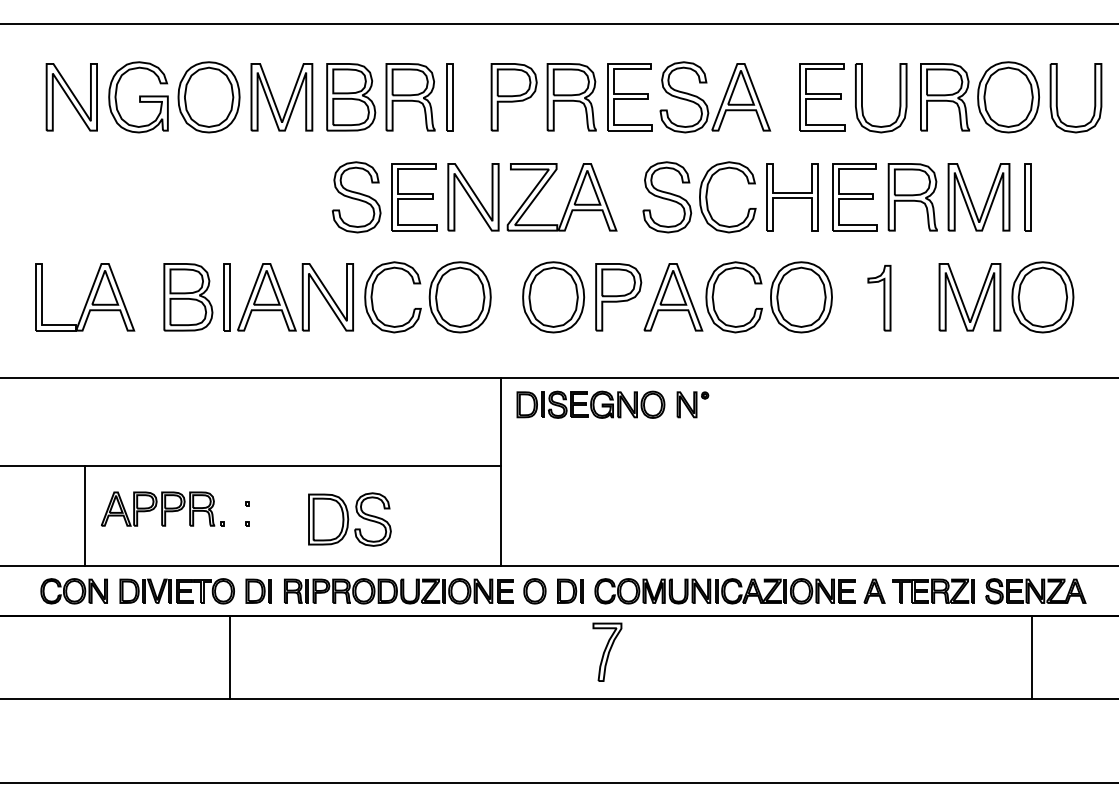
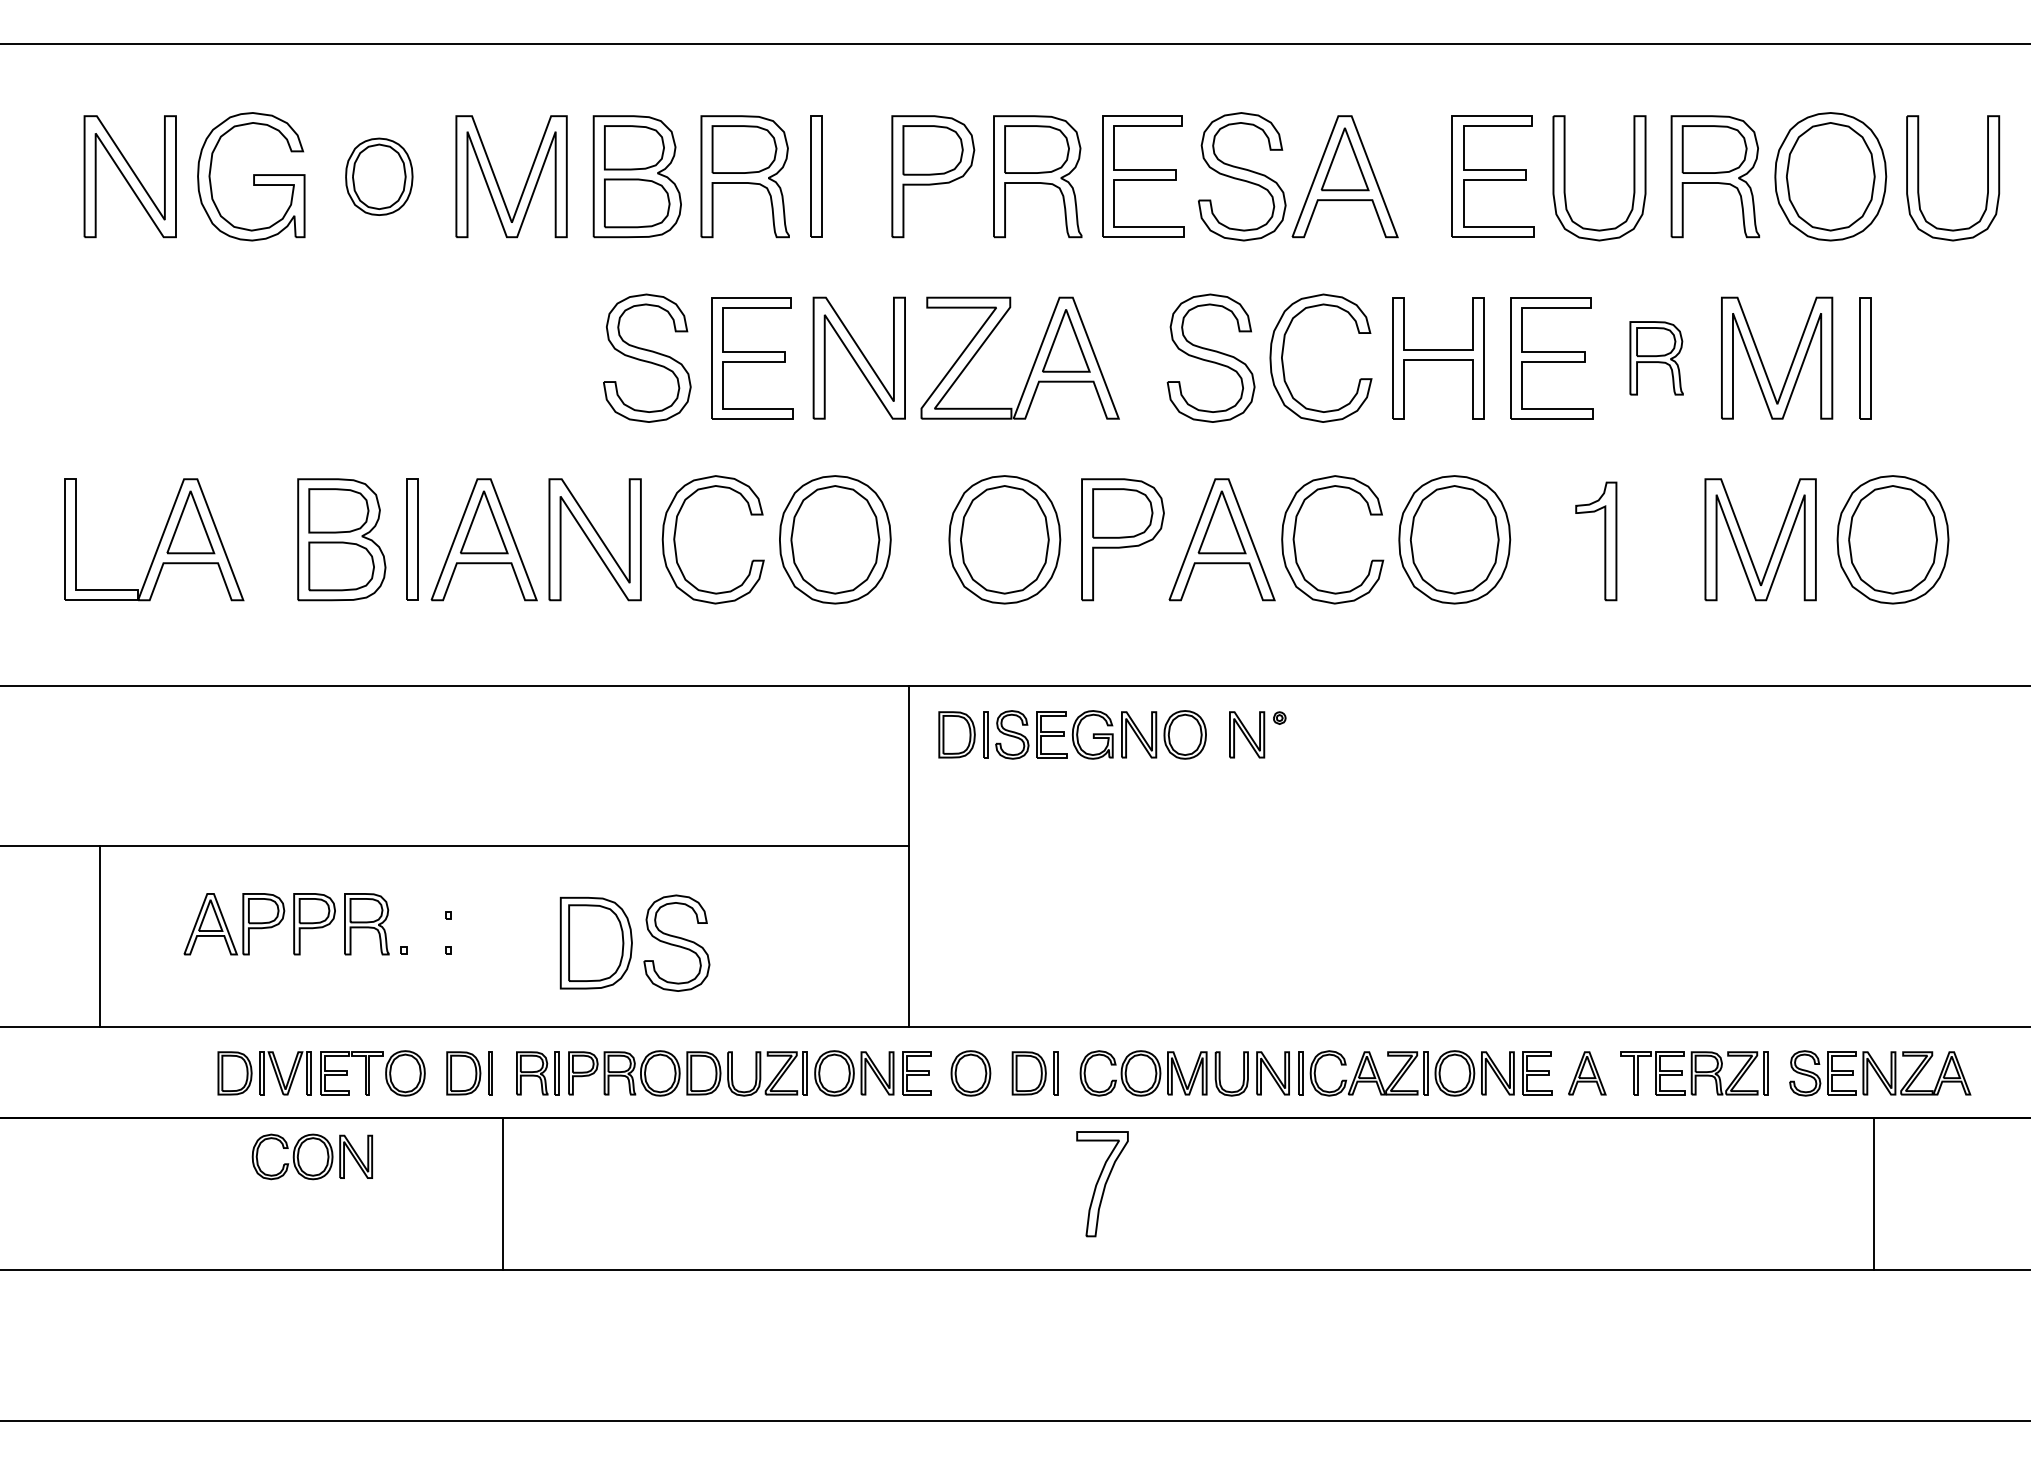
part: (208, 97) -> (378, 177), size x0.6
part: (912, 197) -> (1656, 358), size x0.6
line: (85, 515) -> (100, 935), moved
part: (73, 591) -> (311, 1157), moved
line: (230, 657) -> (503, 1193), moved

